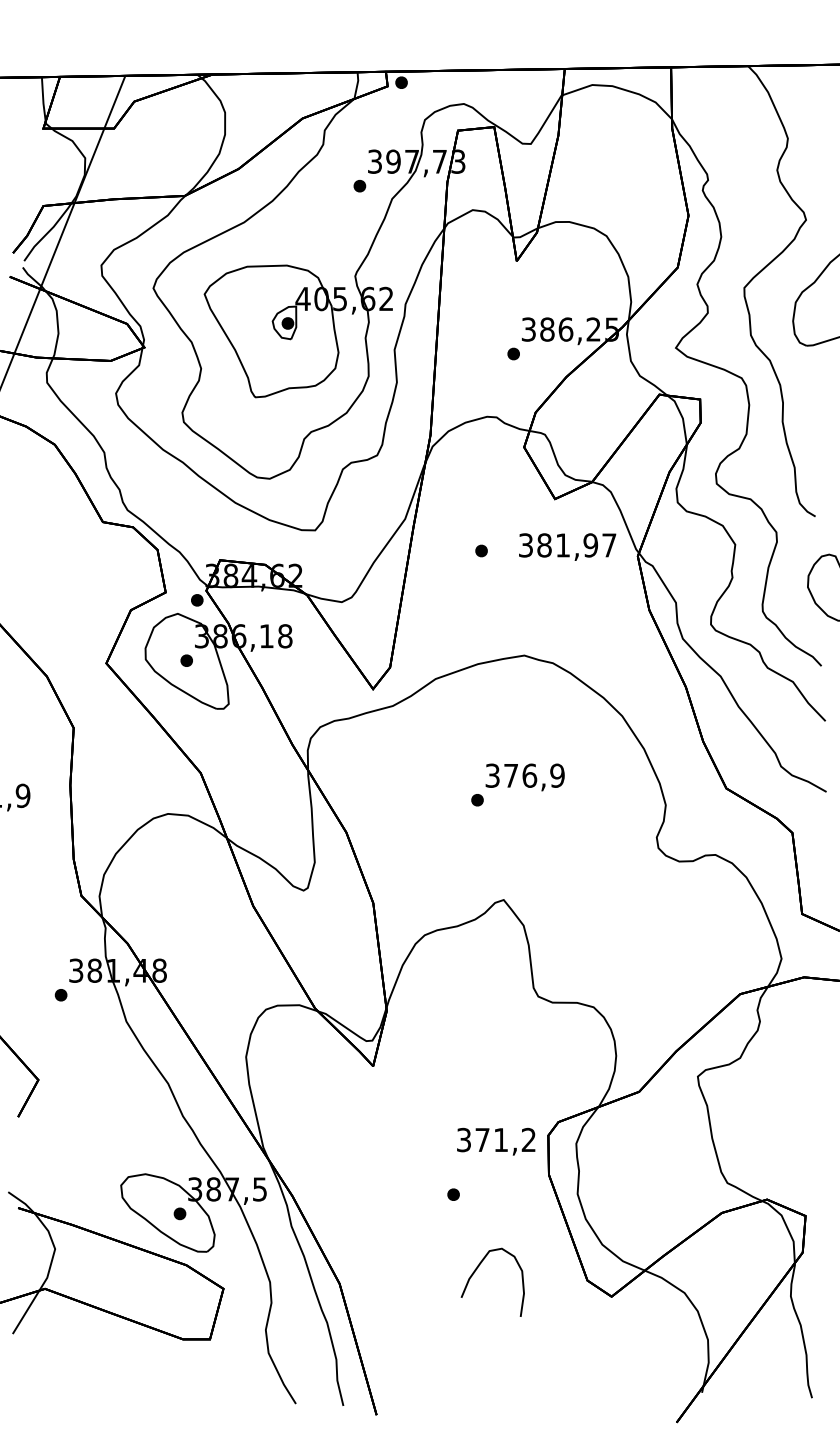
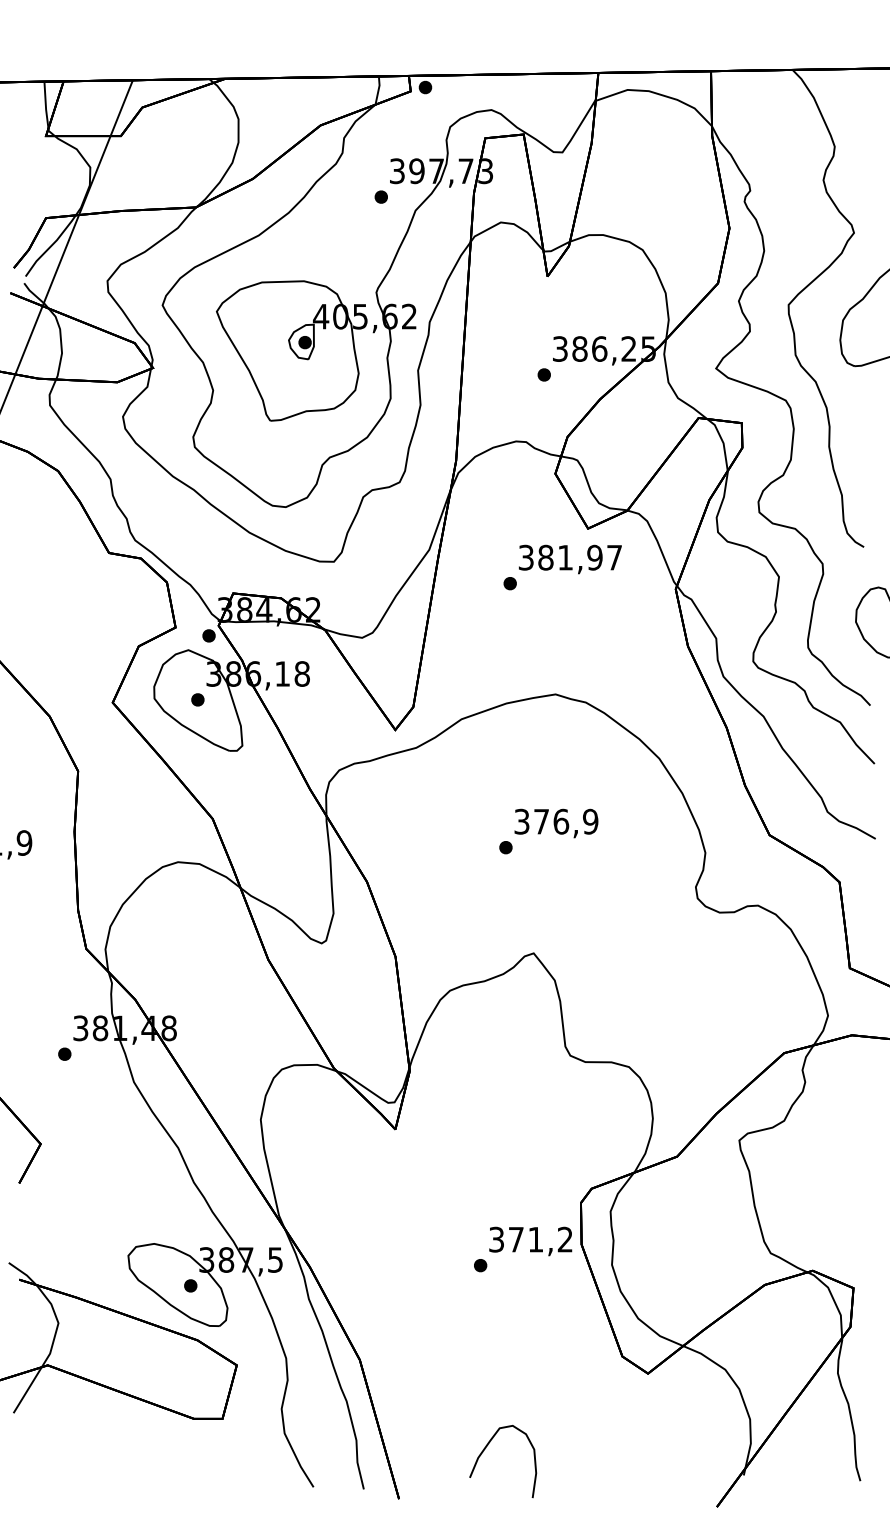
text: (567, 547) -> (570, 559), moved
text: (495, 1141) -> (530, 1241), moved
part: (476, 1271) -> (485, 1449), moved

